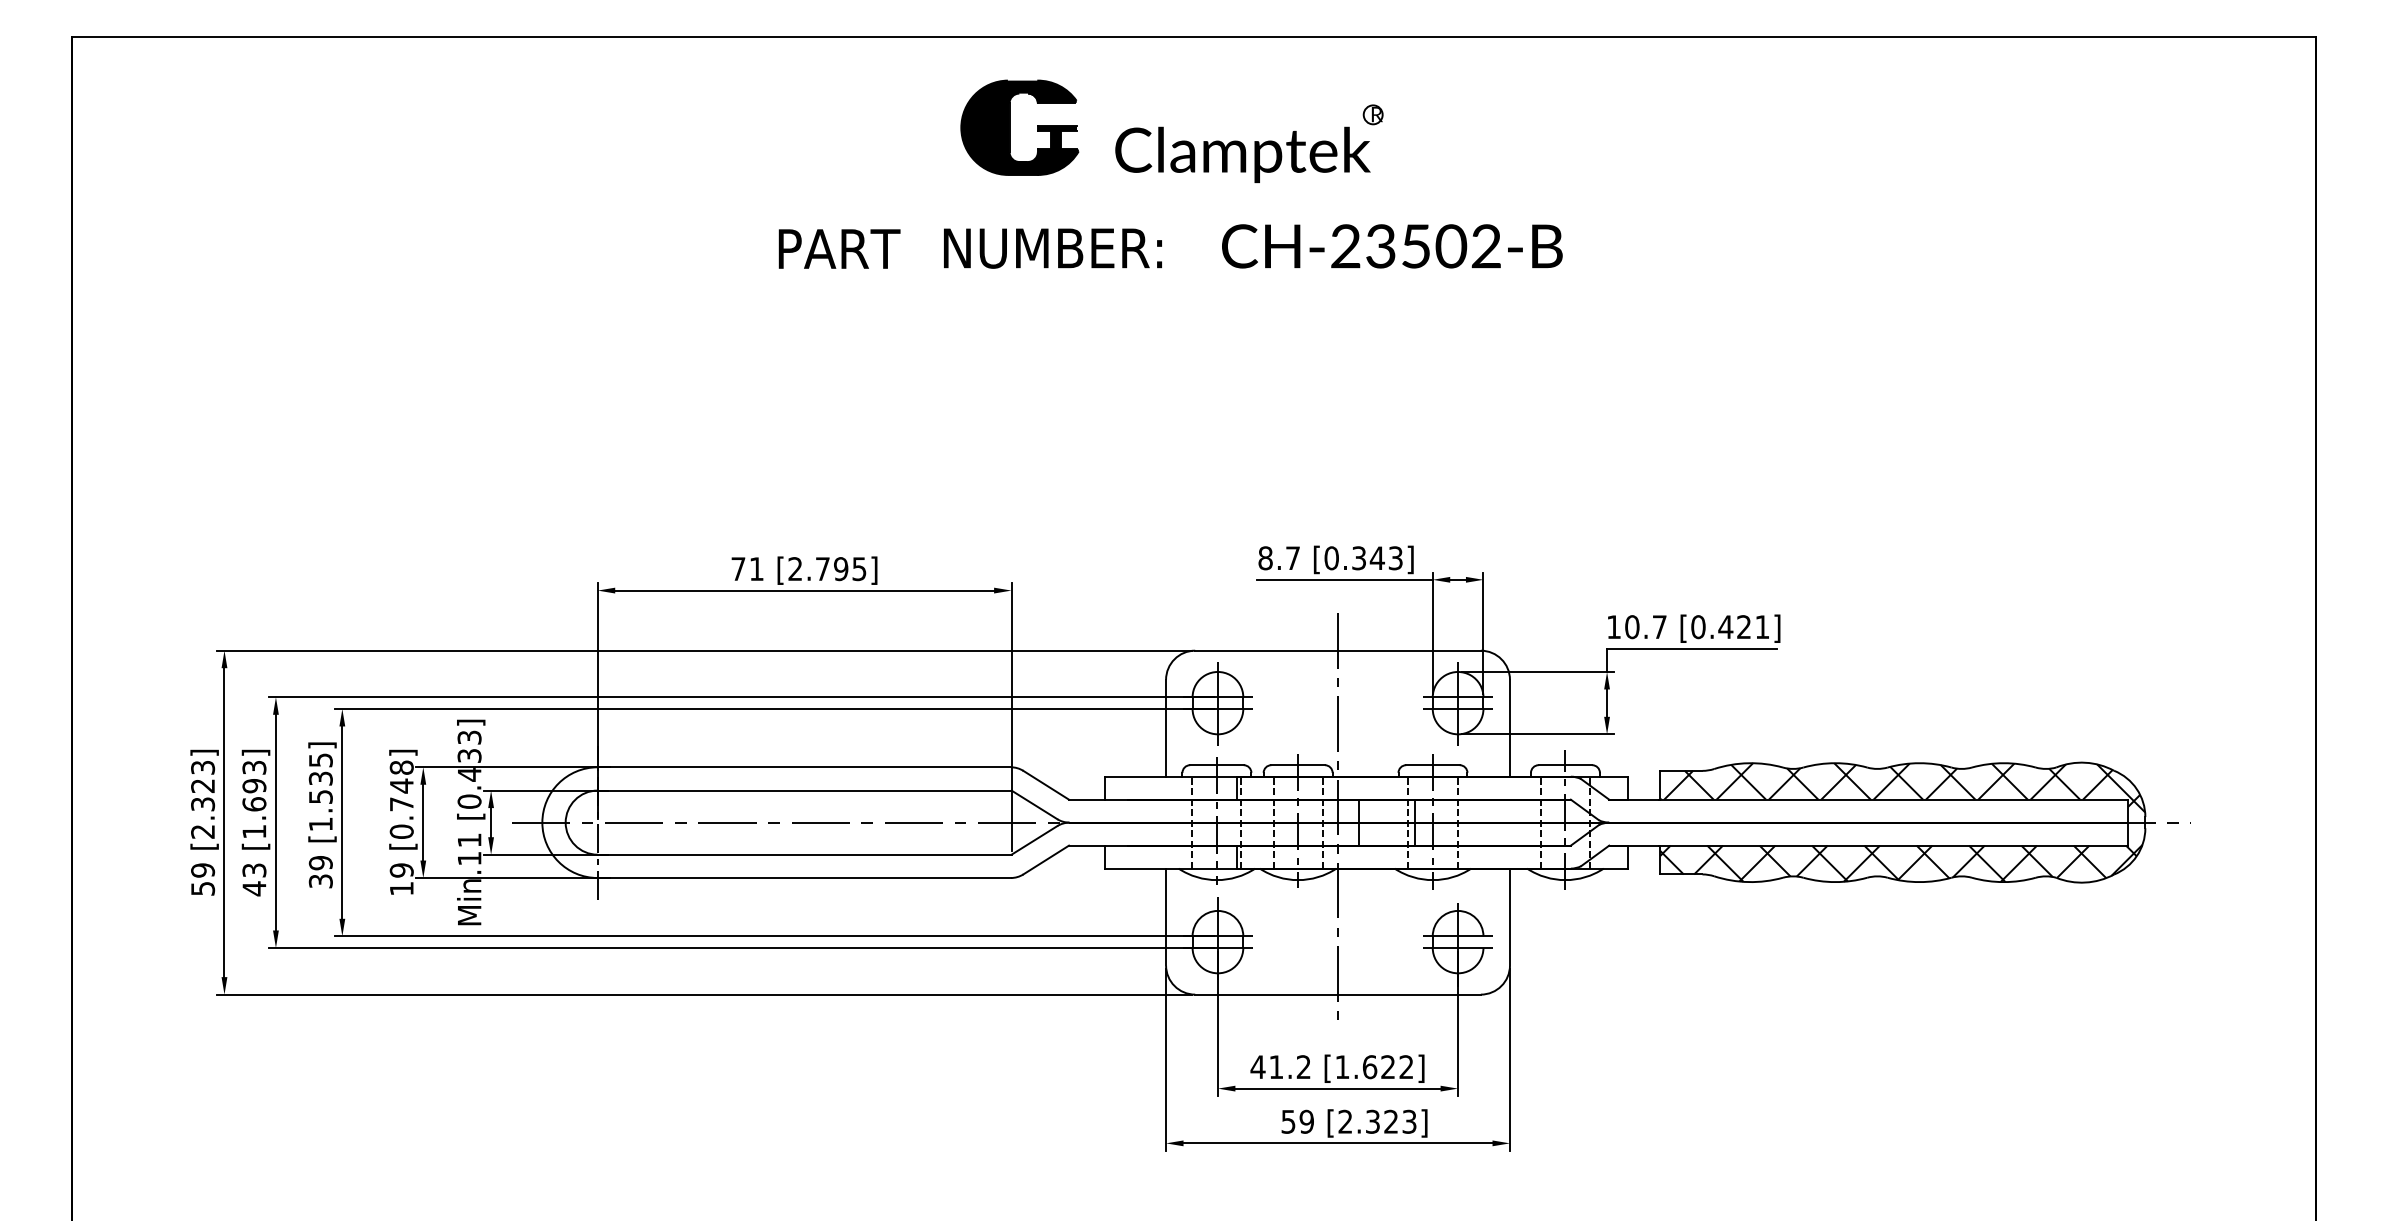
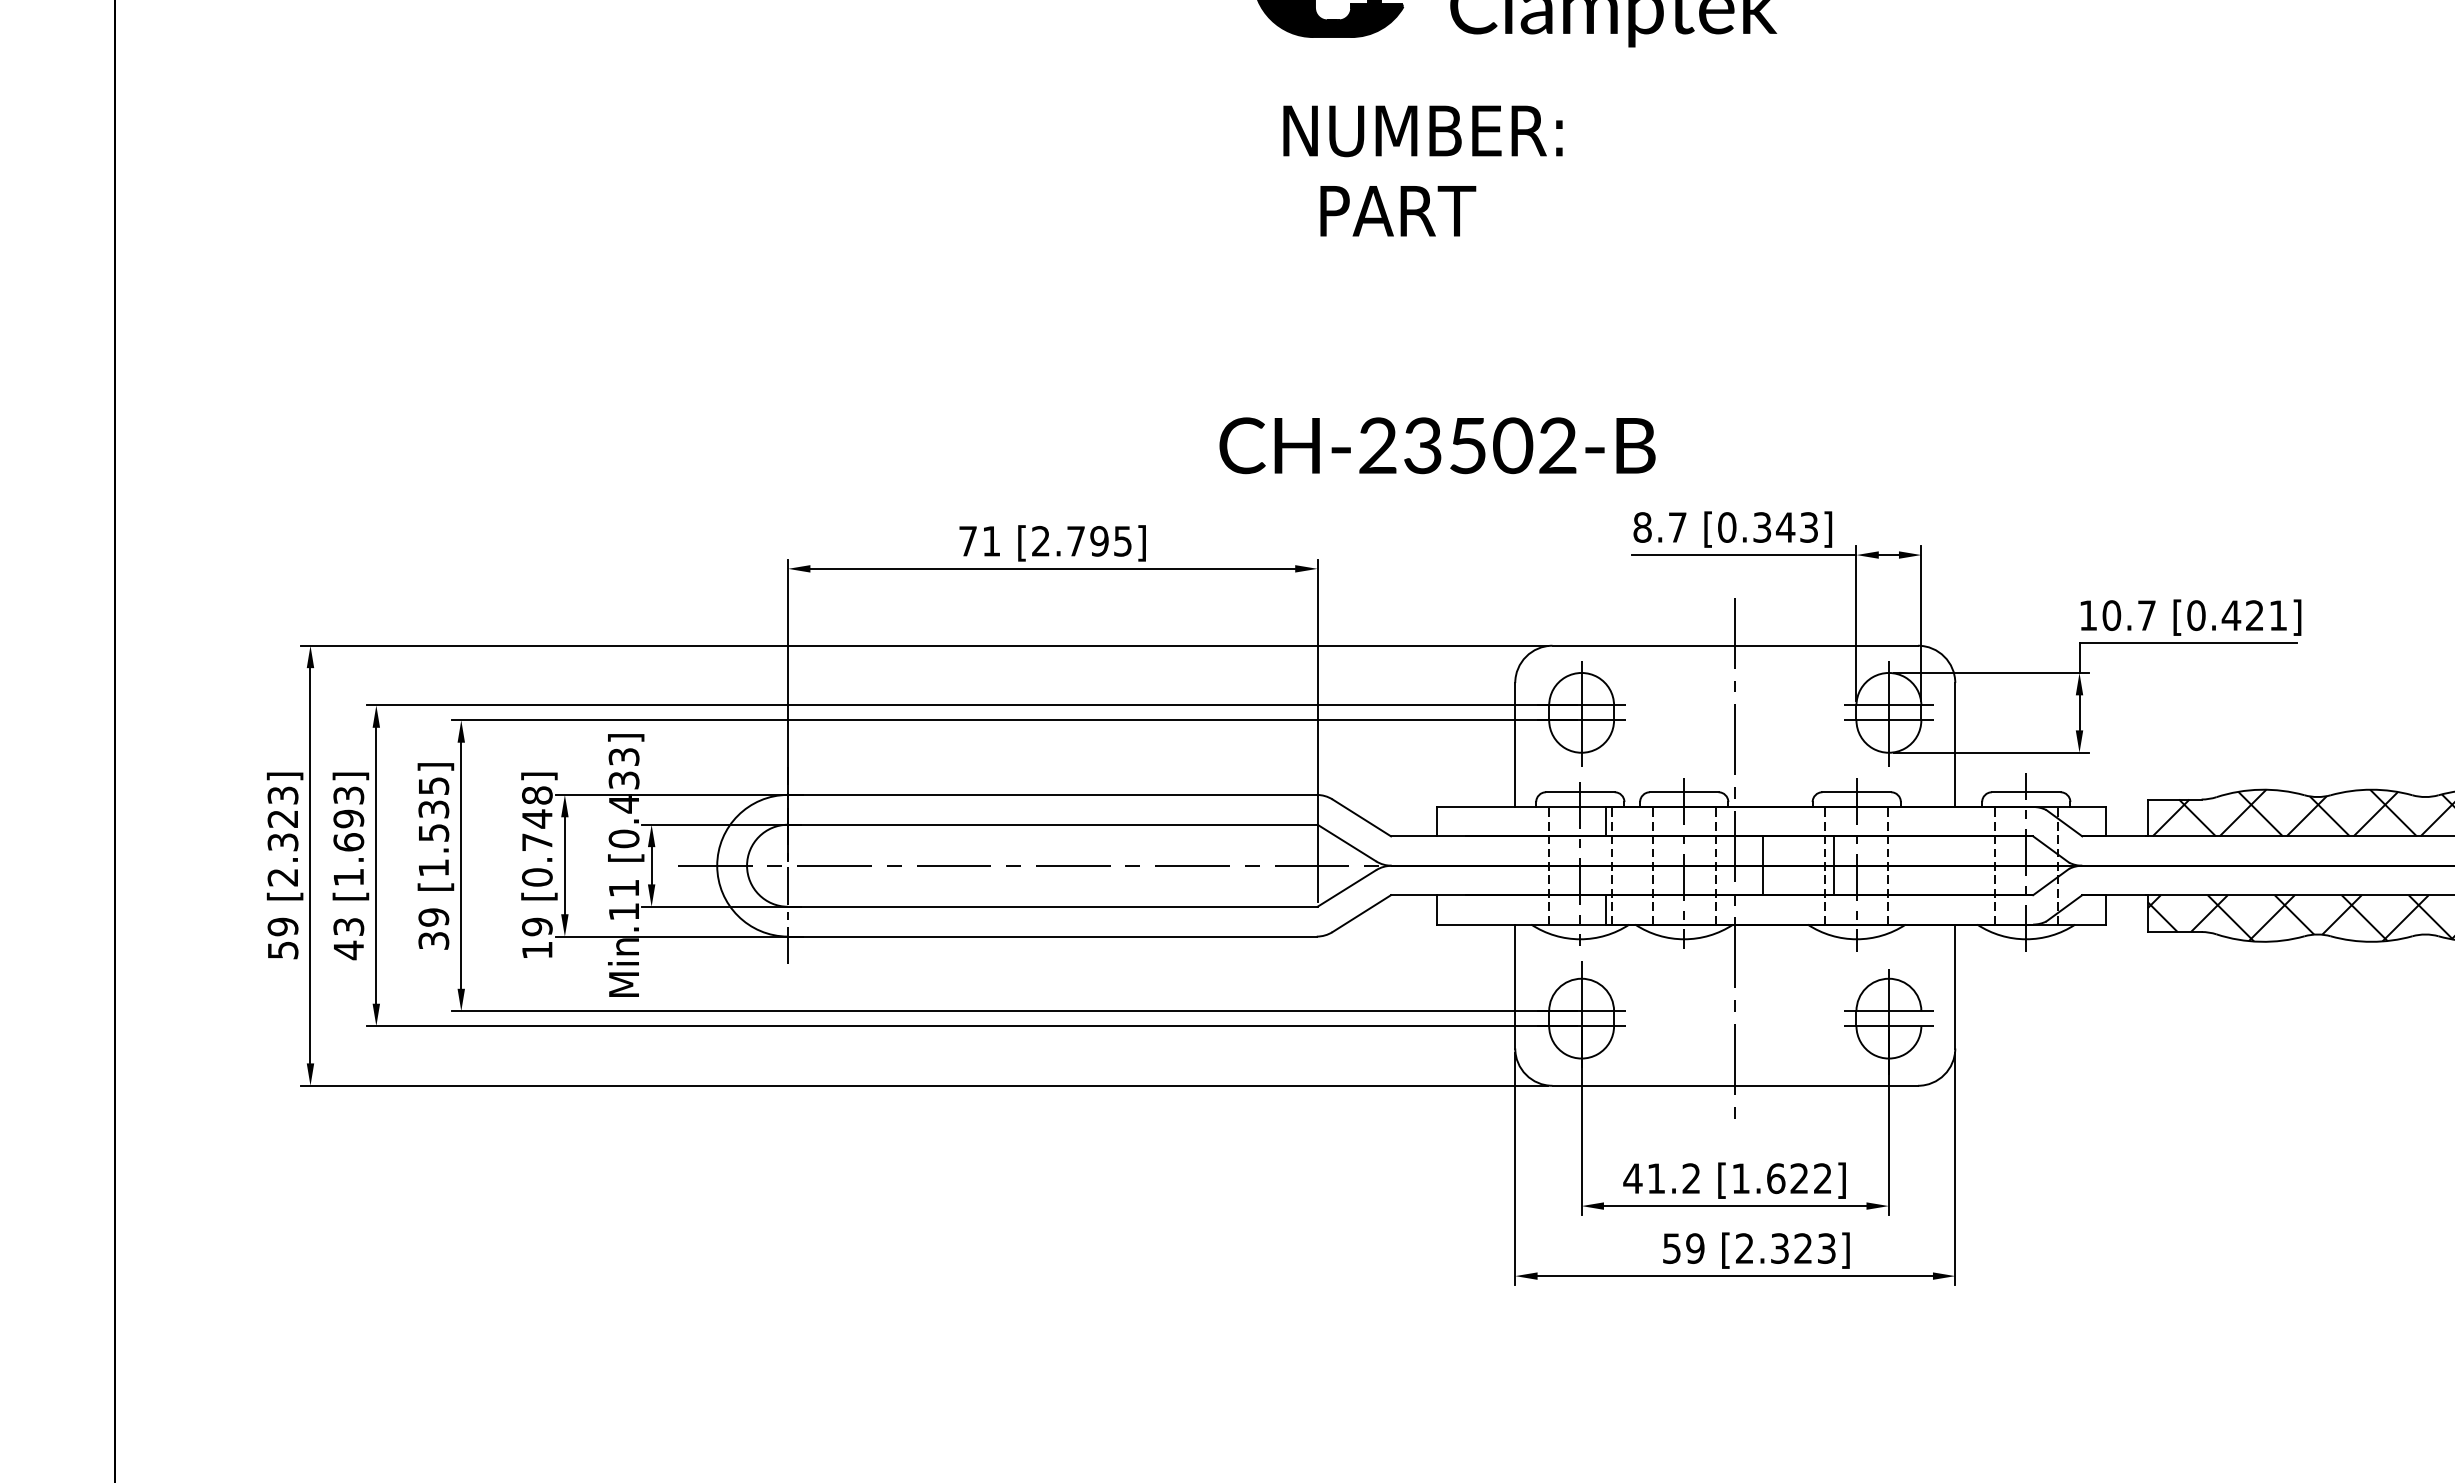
text: (1392, 246) -> (1437, 445), moved
text: (839, 248) -> (1398, 210), moved
text: (1052, 248) -> (1422, 131), moved

